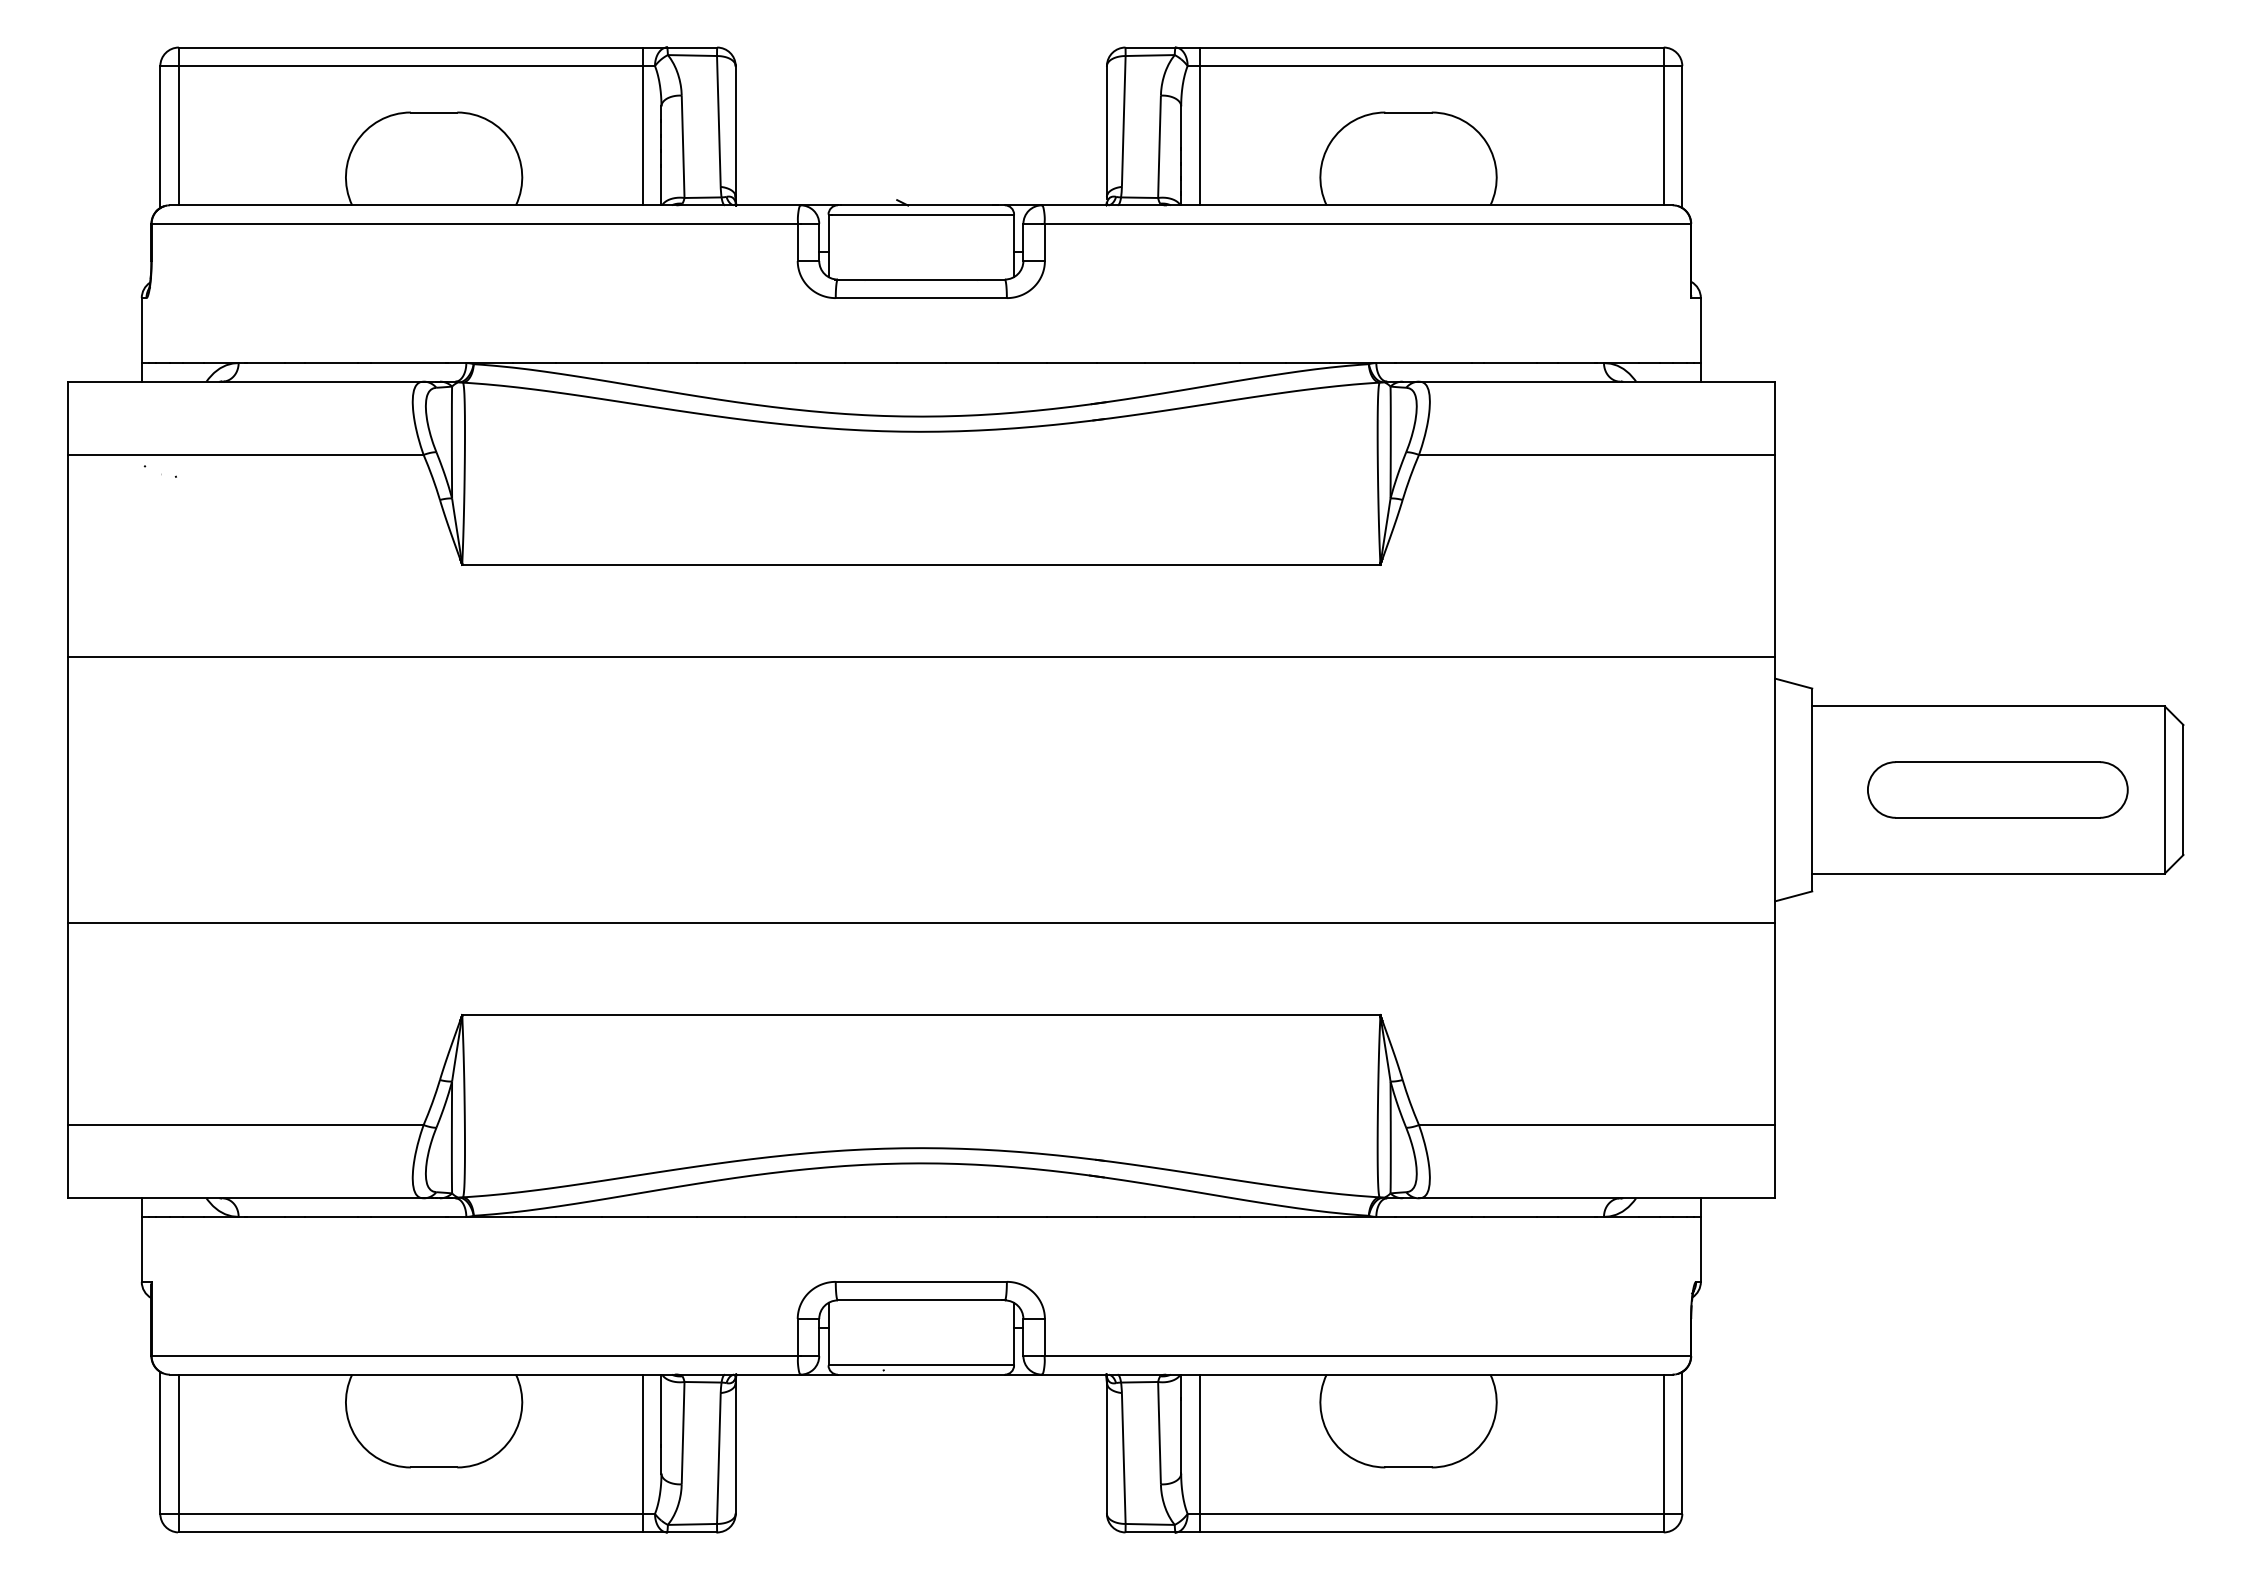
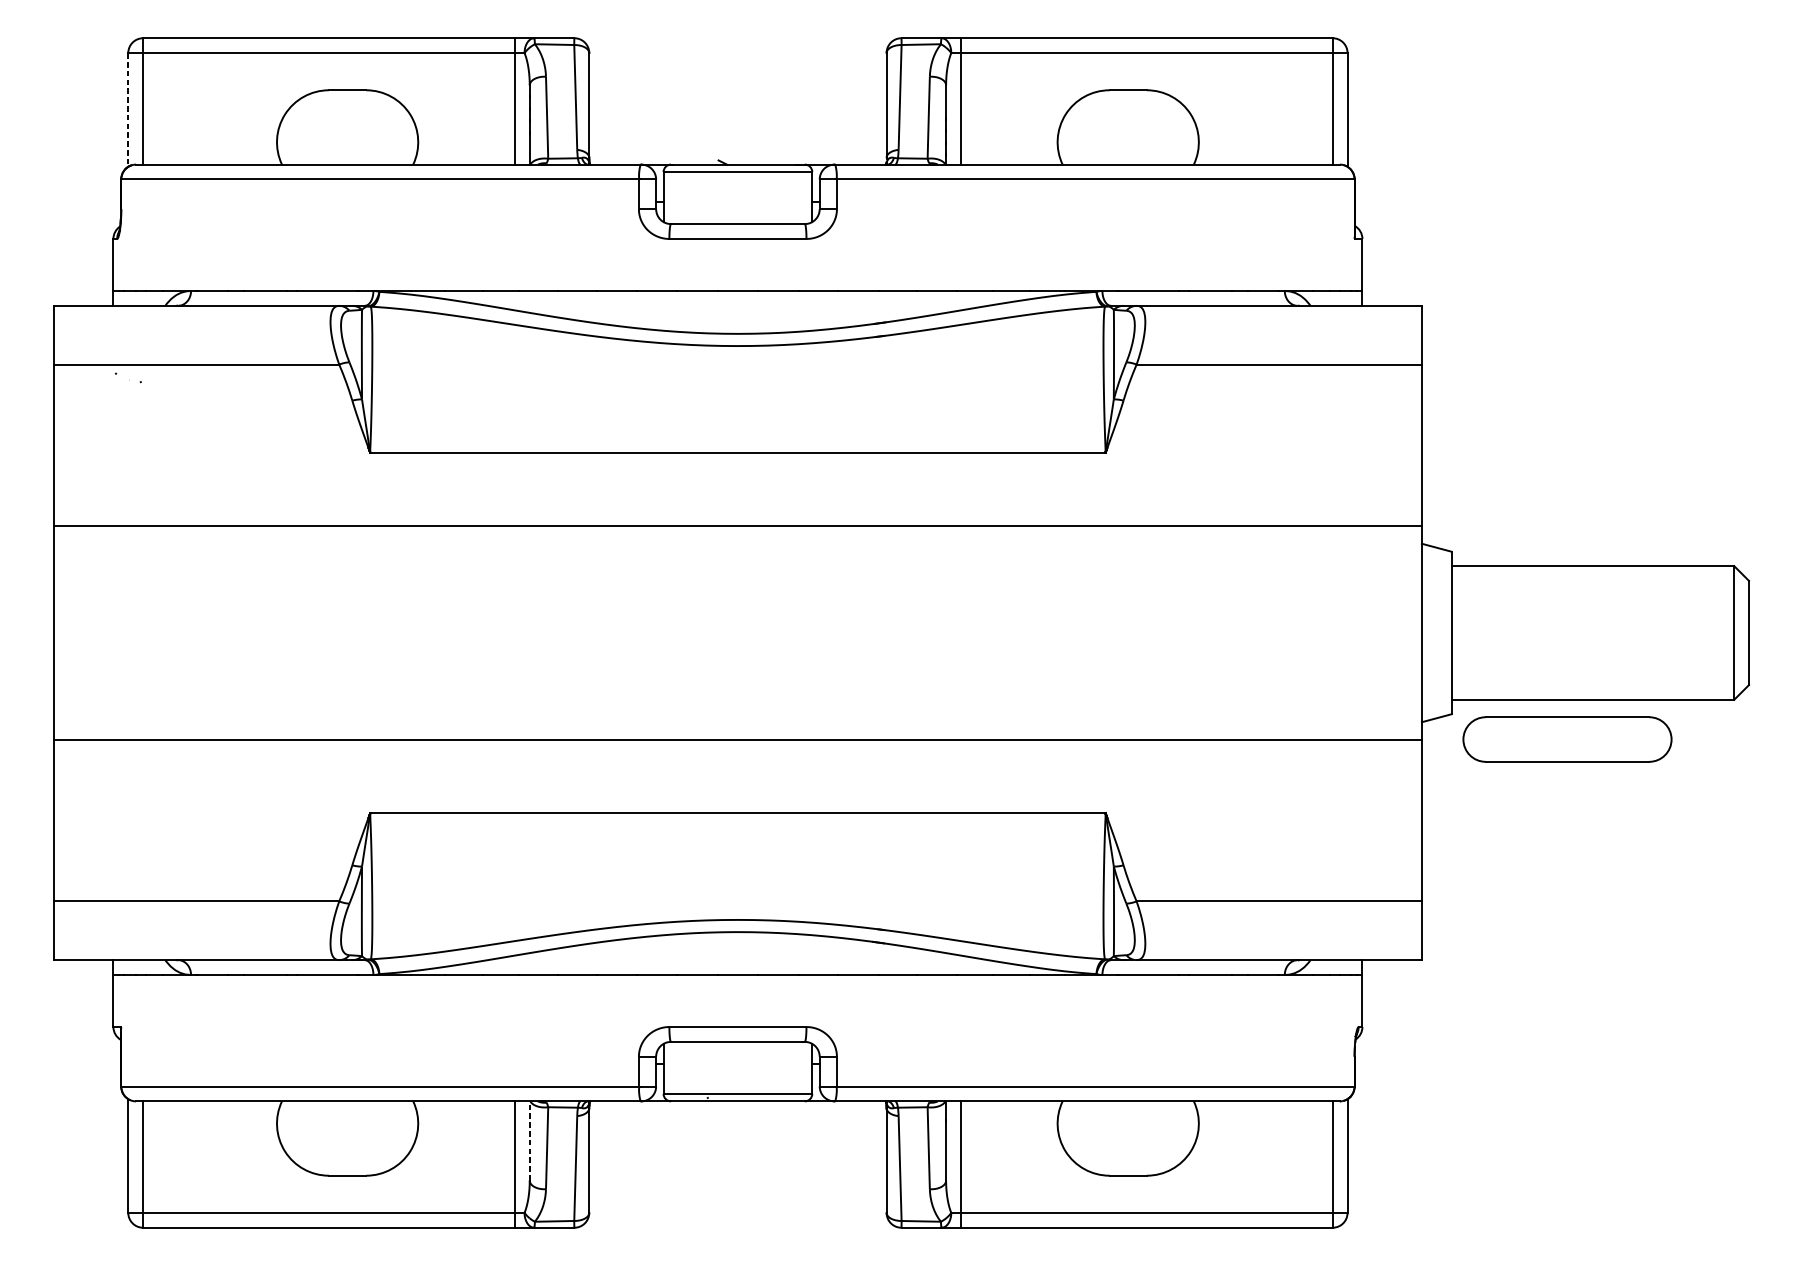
line: (160, 137) -> (128, 110), solid -> dashed
part: (1997, 789) -> (1567, 739), moved
line: (661, 1423) -> (529, 1140), solid -> dashed

